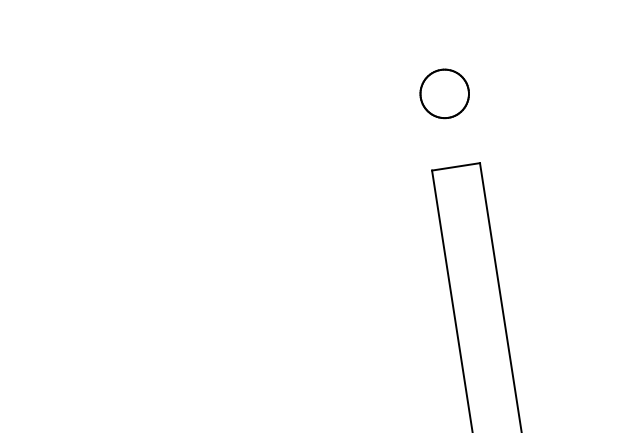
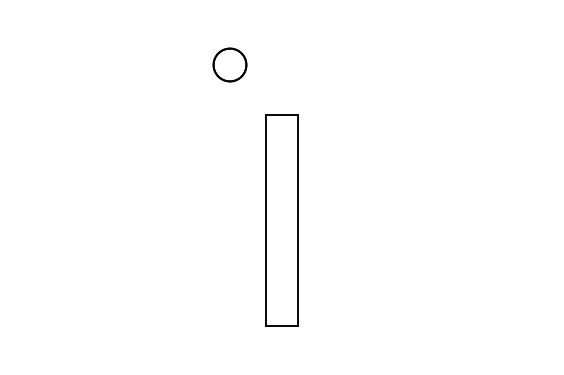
part: (443, 93) -> (229, 64), moved

